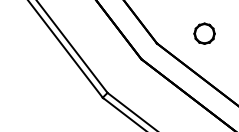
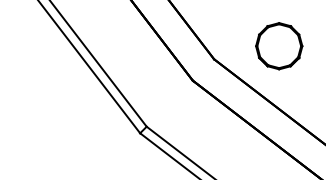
part: (204, 33) -> (278, 45), size x1.67

